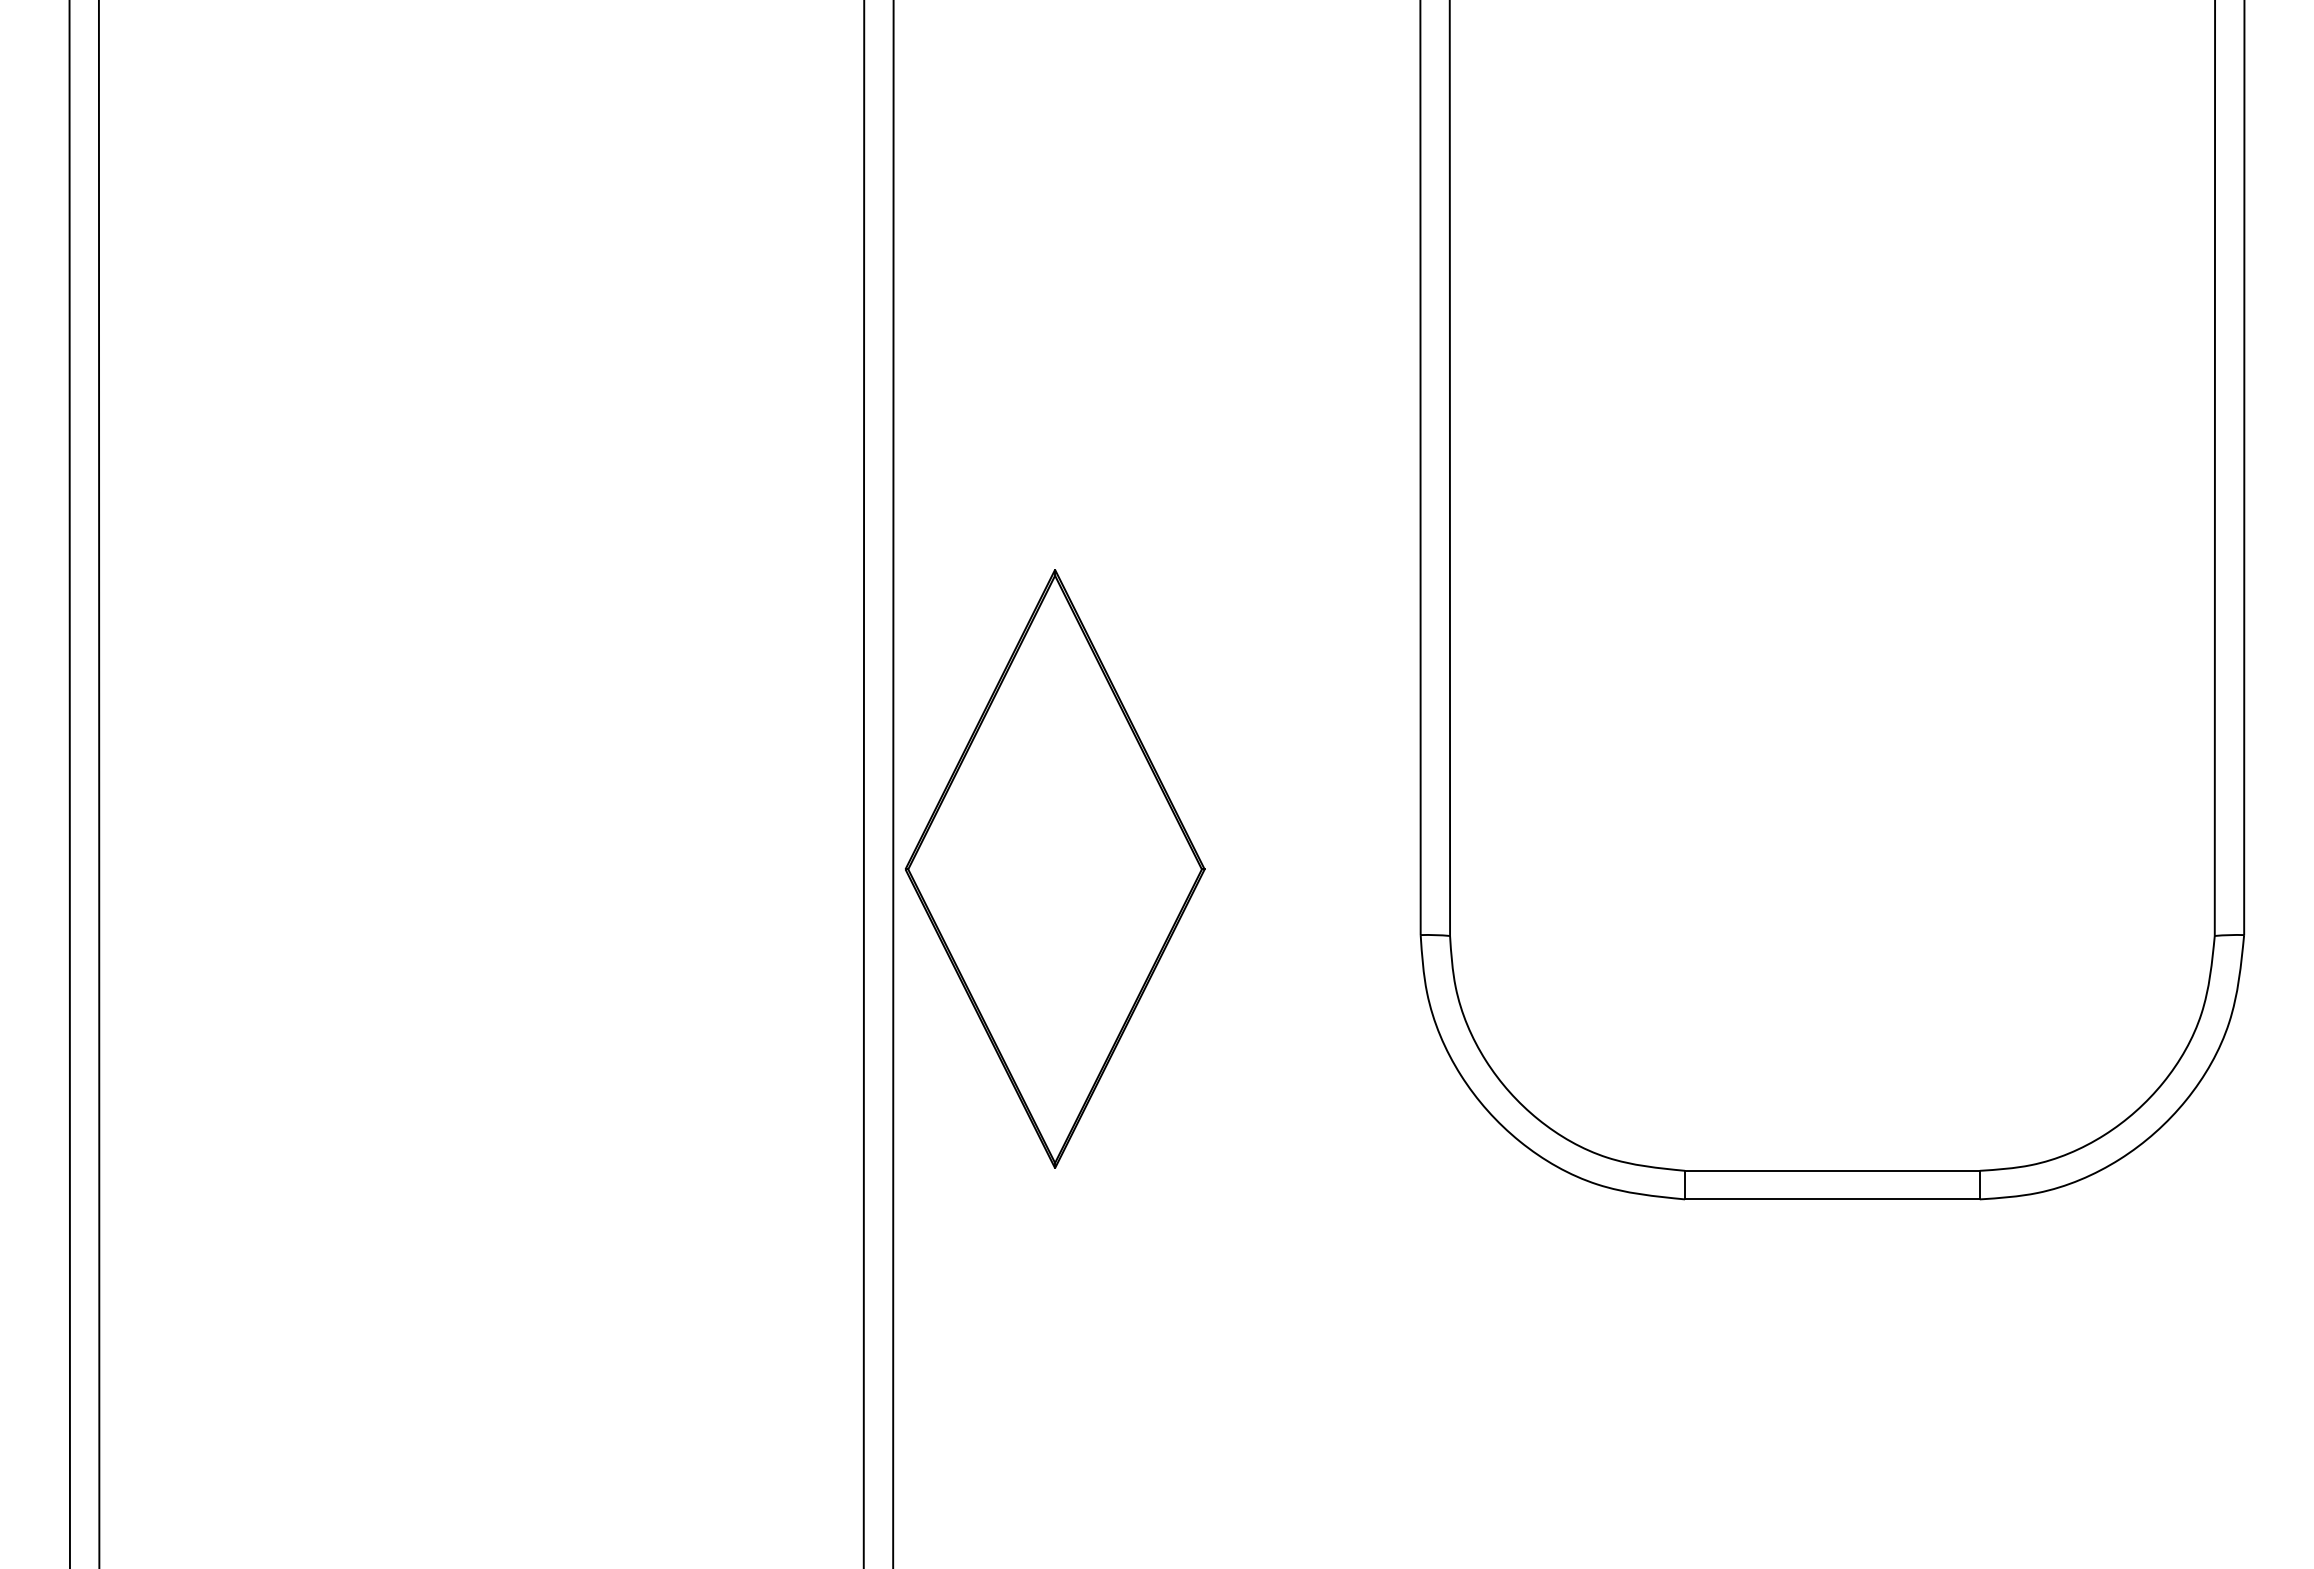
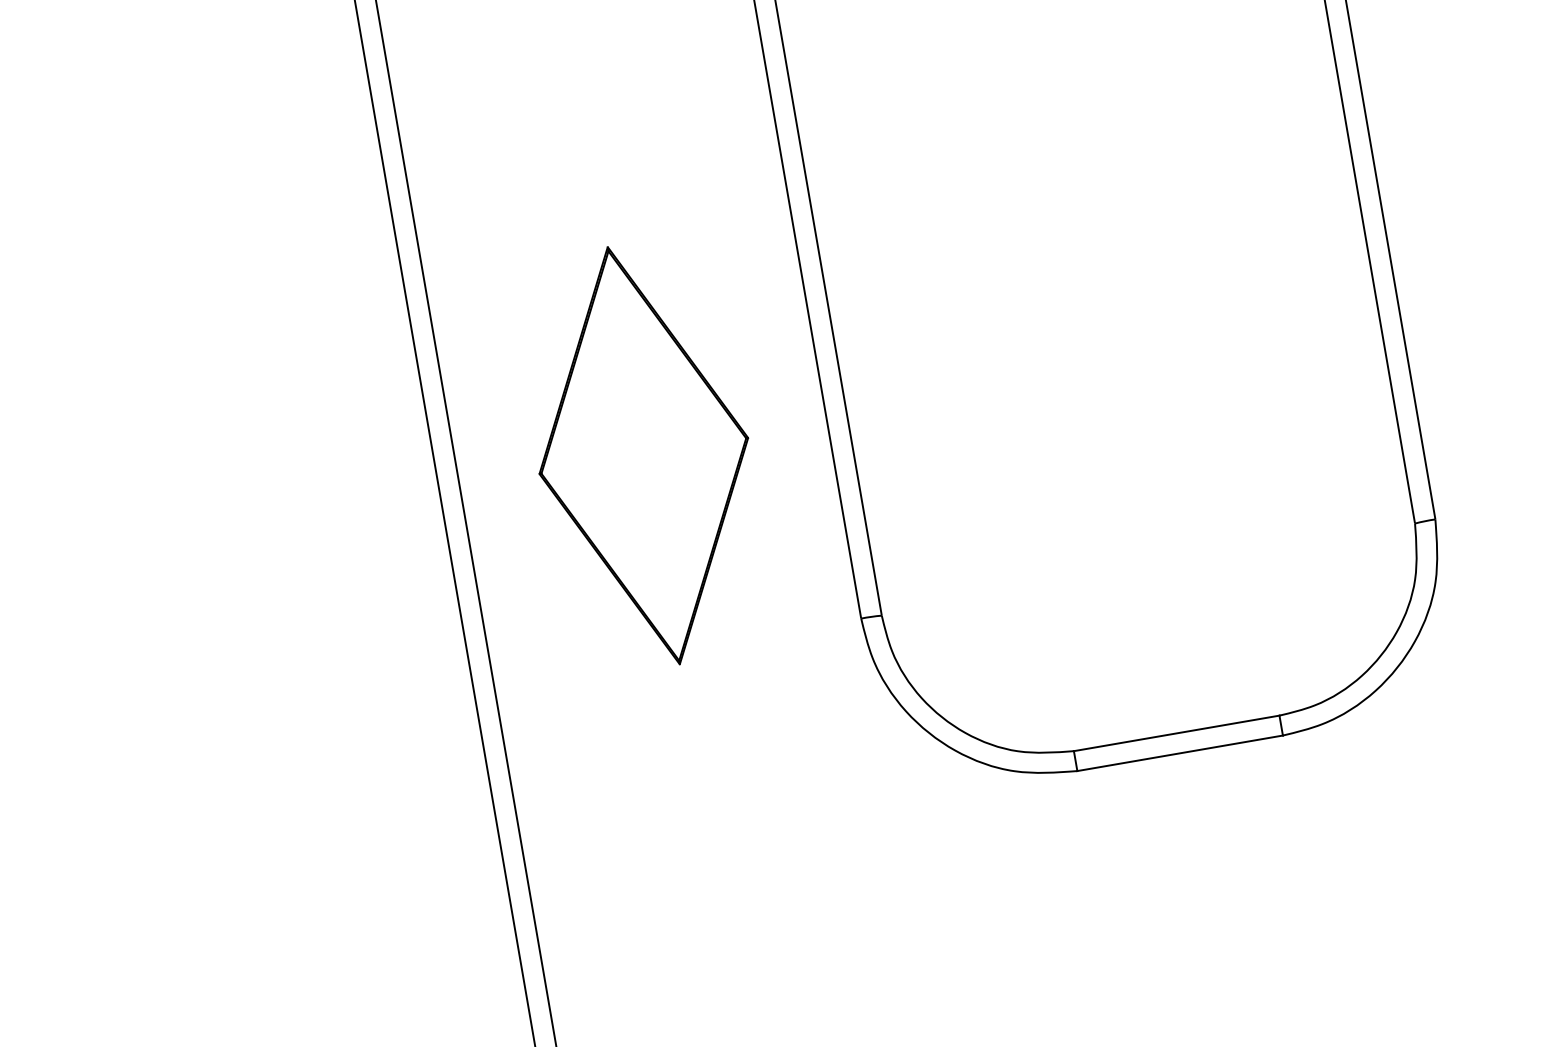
part: (1054, 868) -> (643, 455), moved

